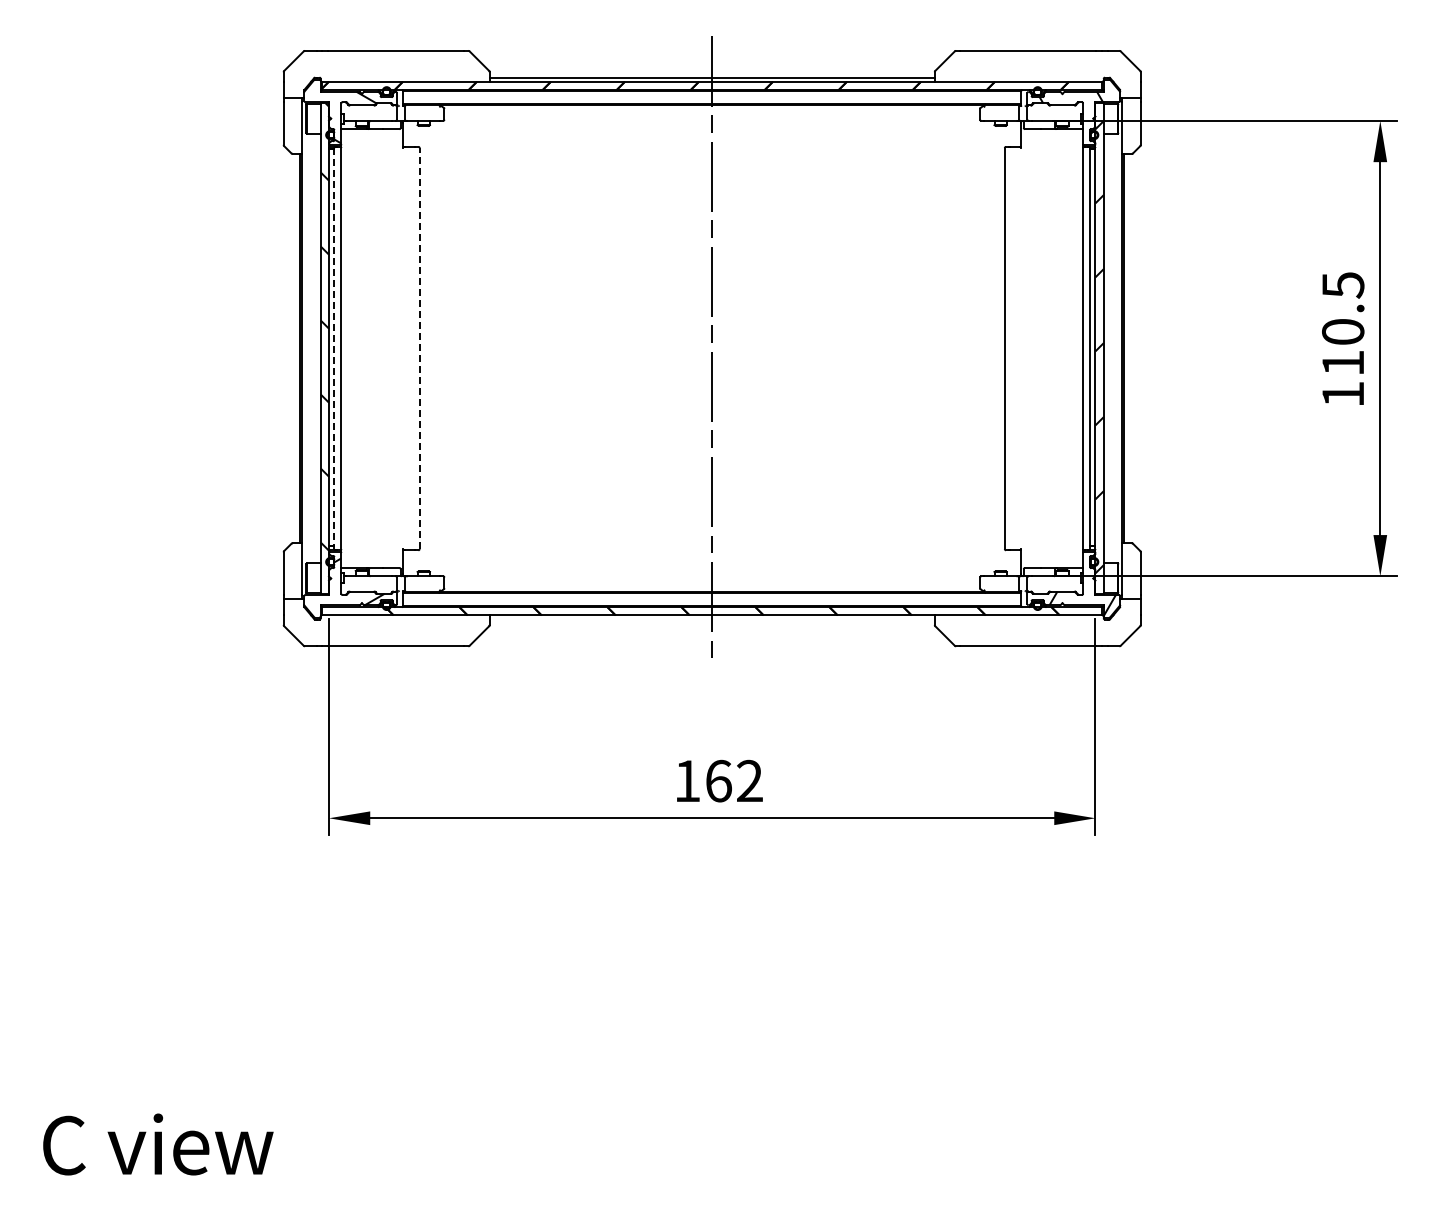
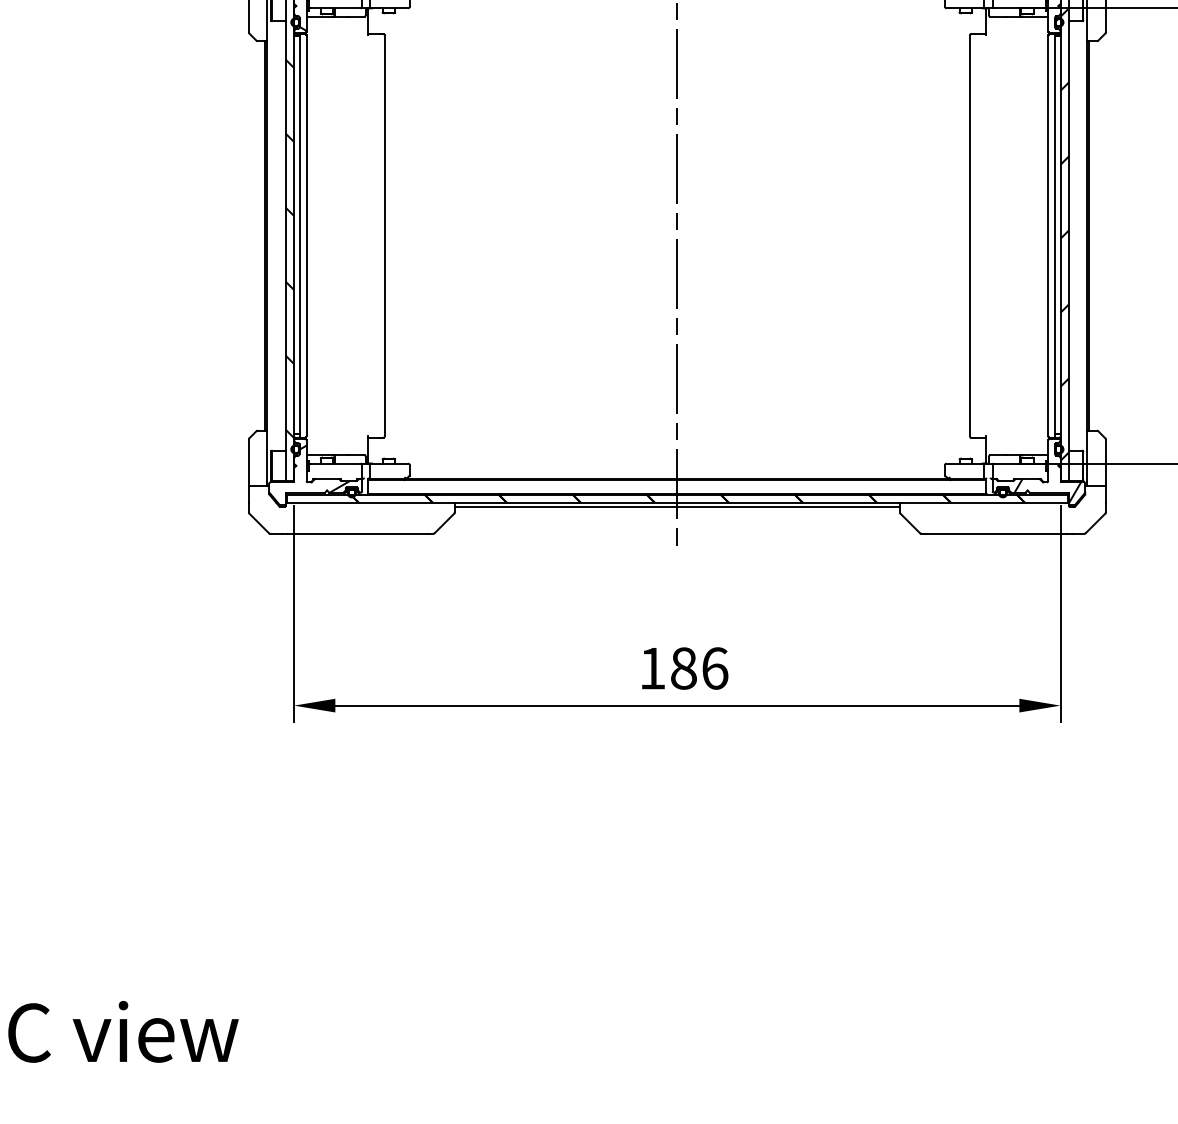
line: (419, 348) -> (384, 235), dashed -> solid
line: (334, 349) -> (299, 236), dashed -> solid
line: (711, 619) -> (676, 506), added
text: (734, 780) -> (699, 667), 162 -> 186

